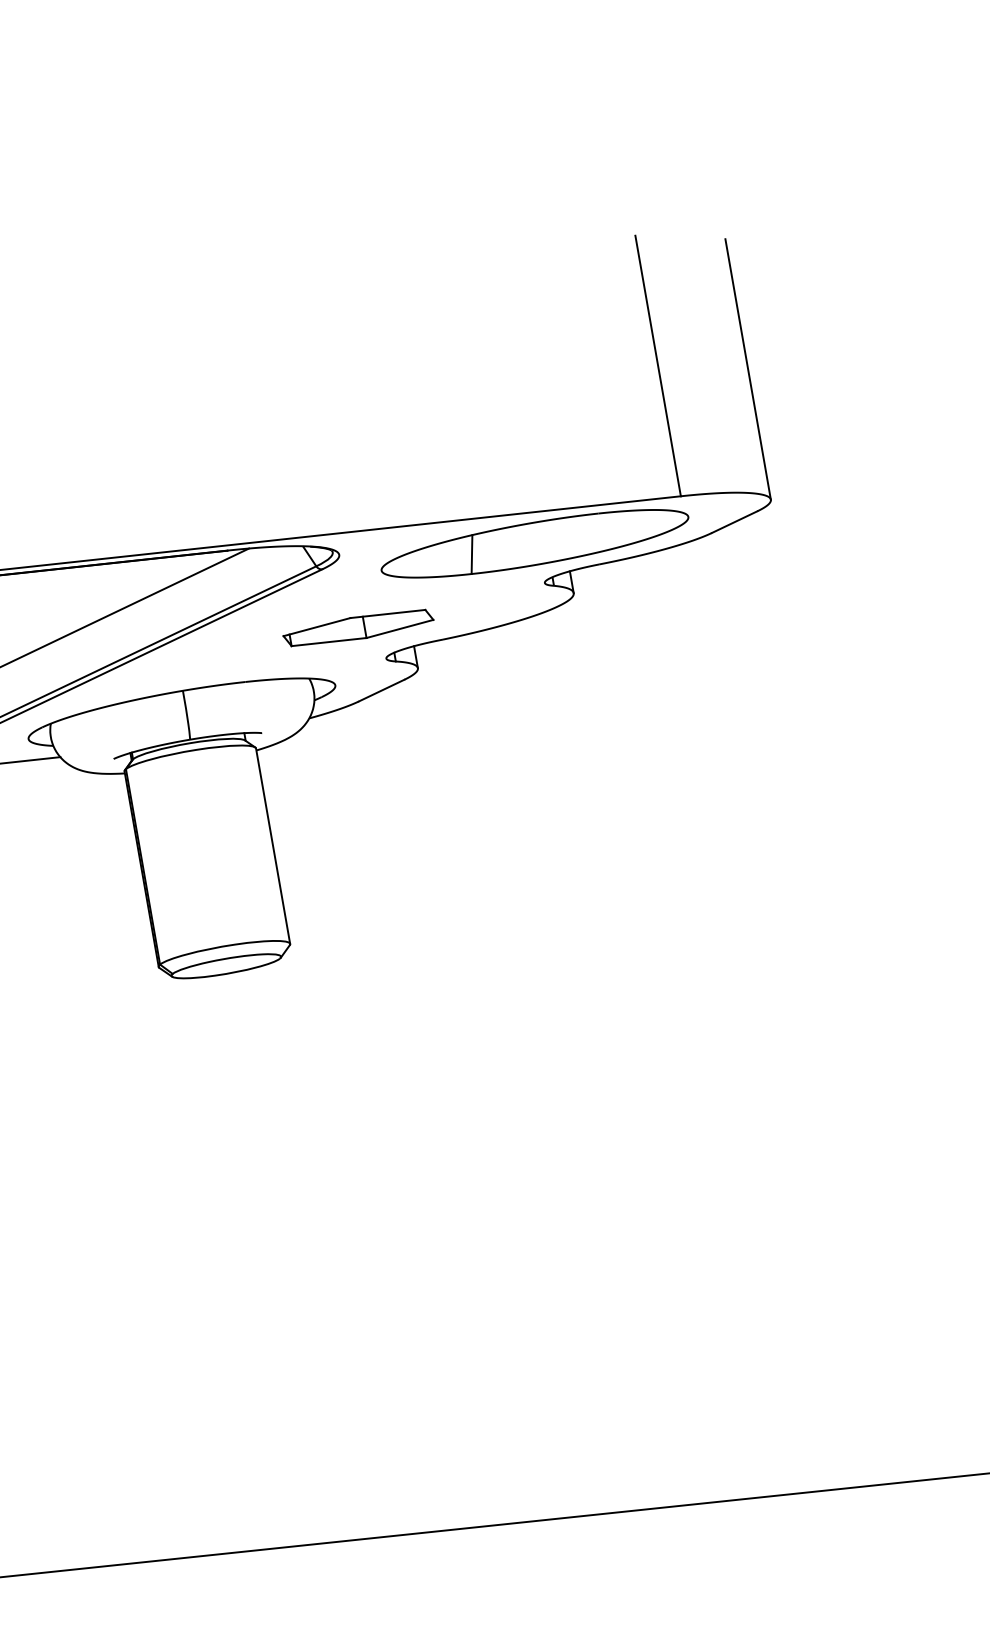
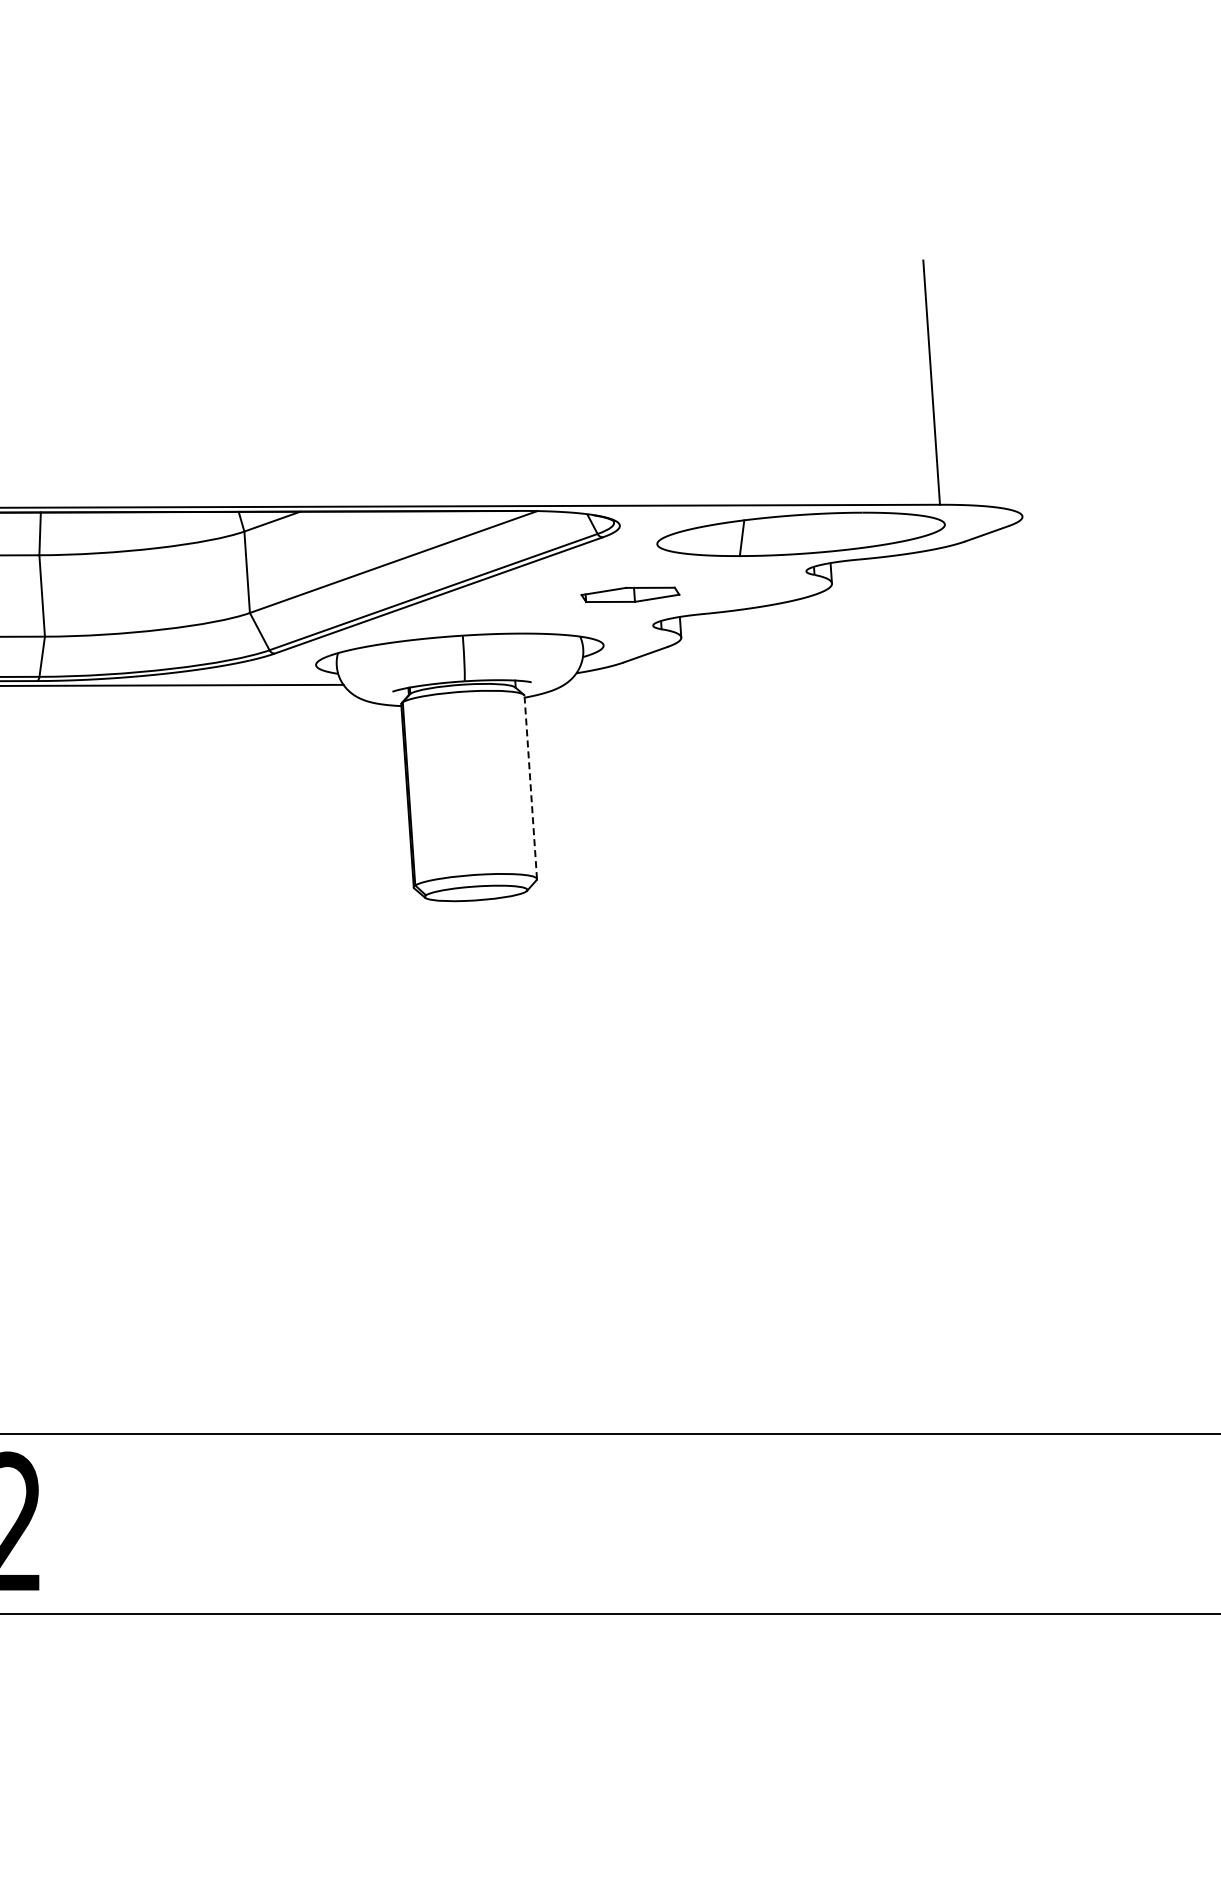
line: (747, 369) -> (1013, 394), removed
part: (358, 627) -> (630, 594), size x0.7
line: (272, 846) -> (530, 787), solid -> dashed

